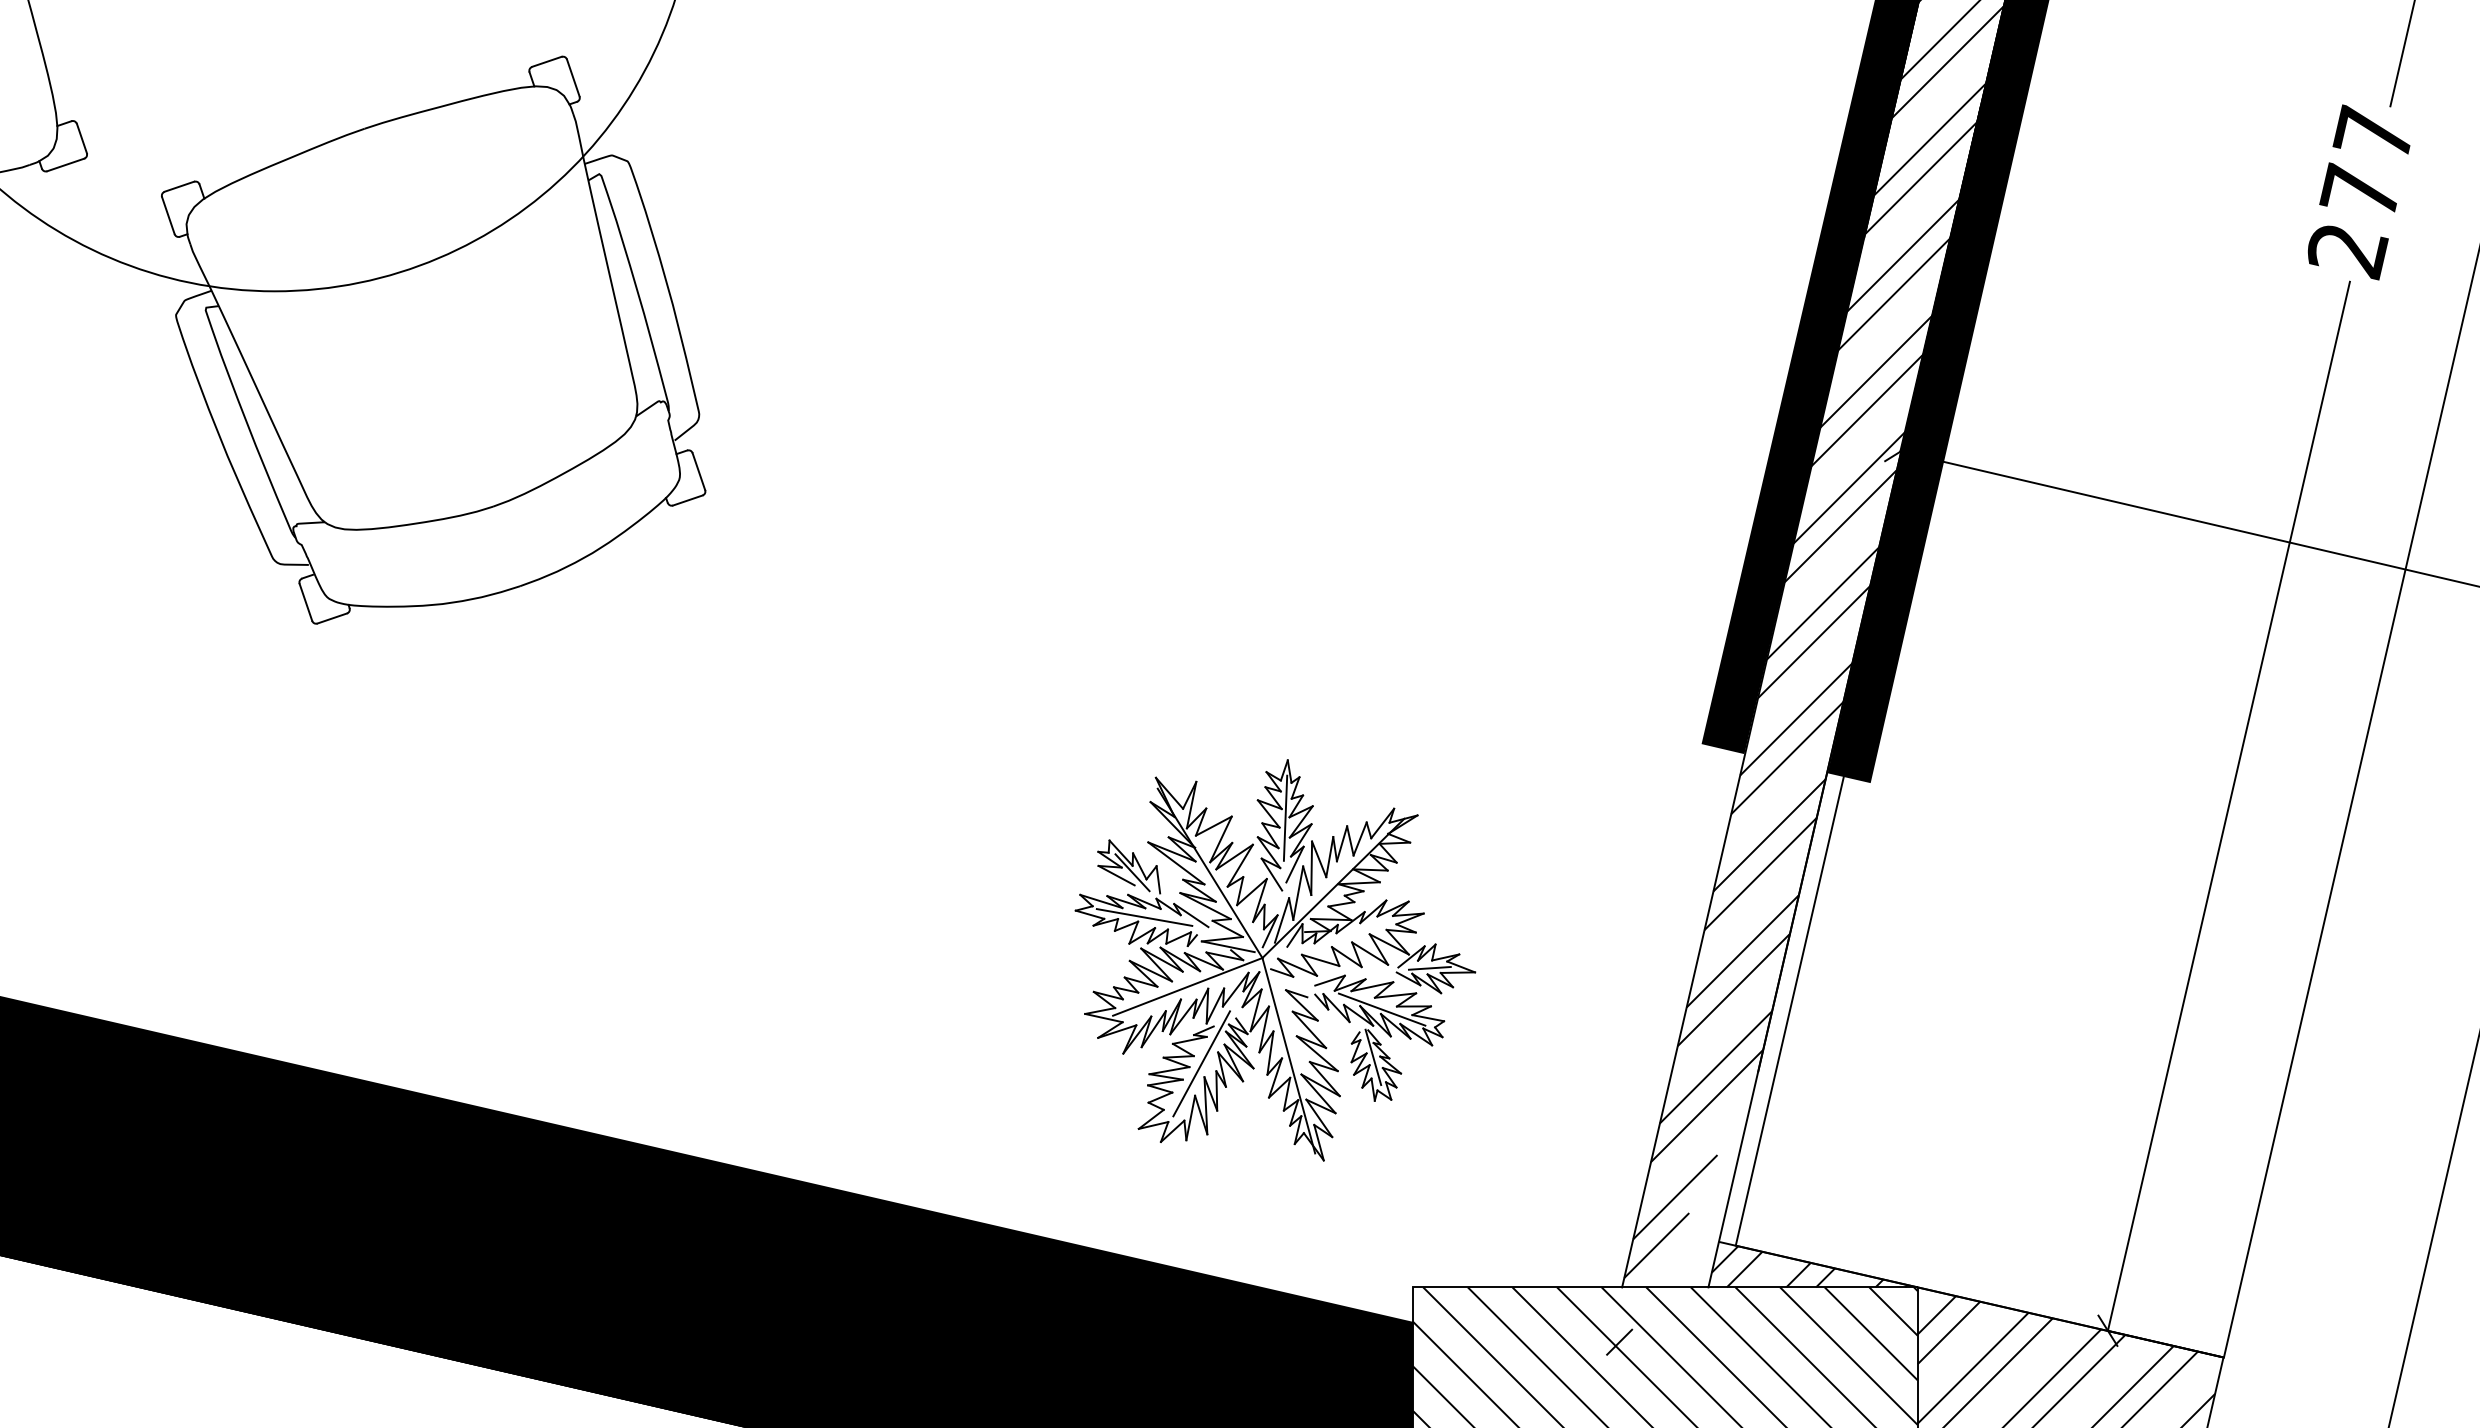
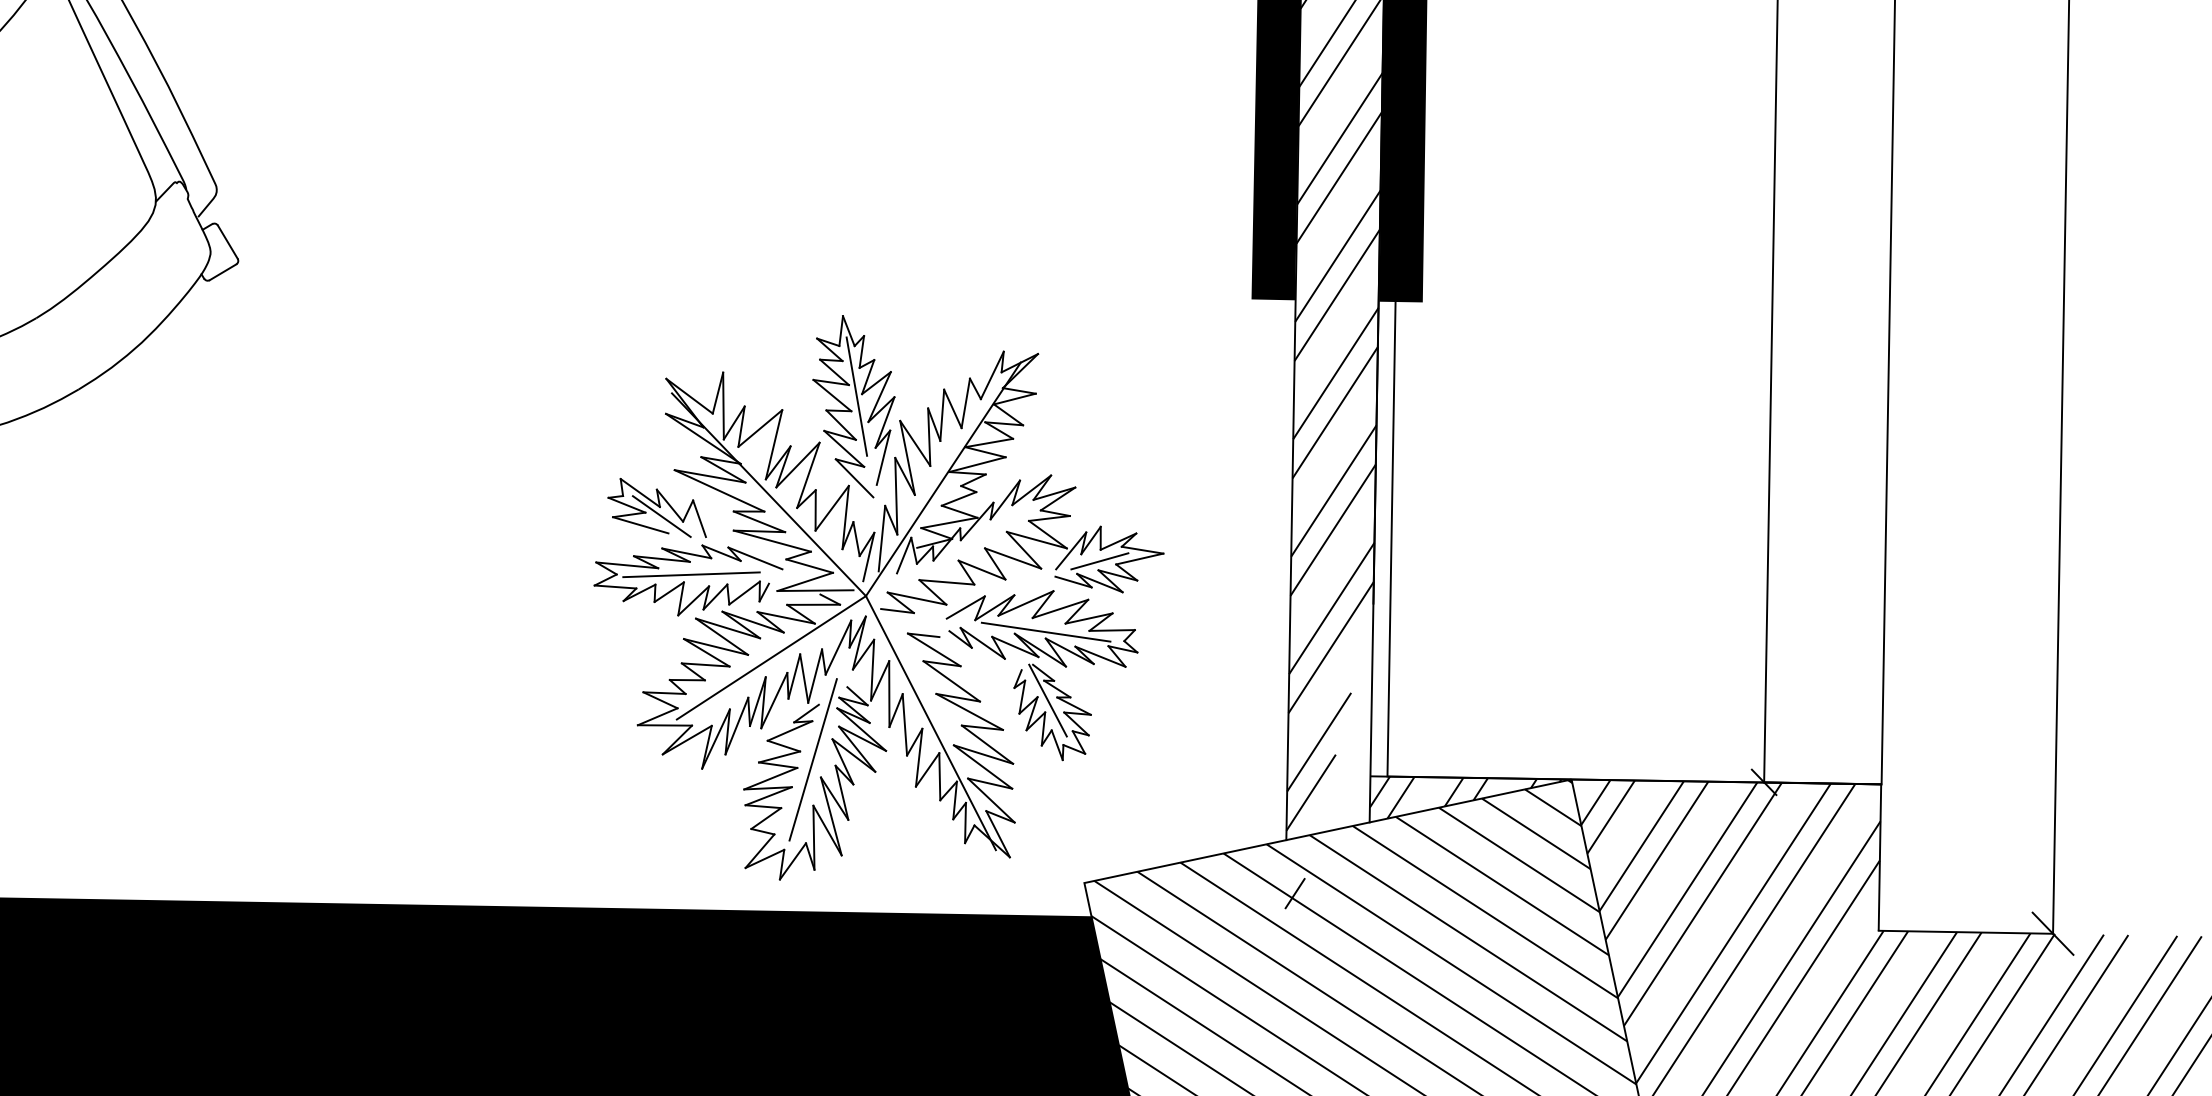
part: (1275, 960) -> (884, 595), size x1.43

